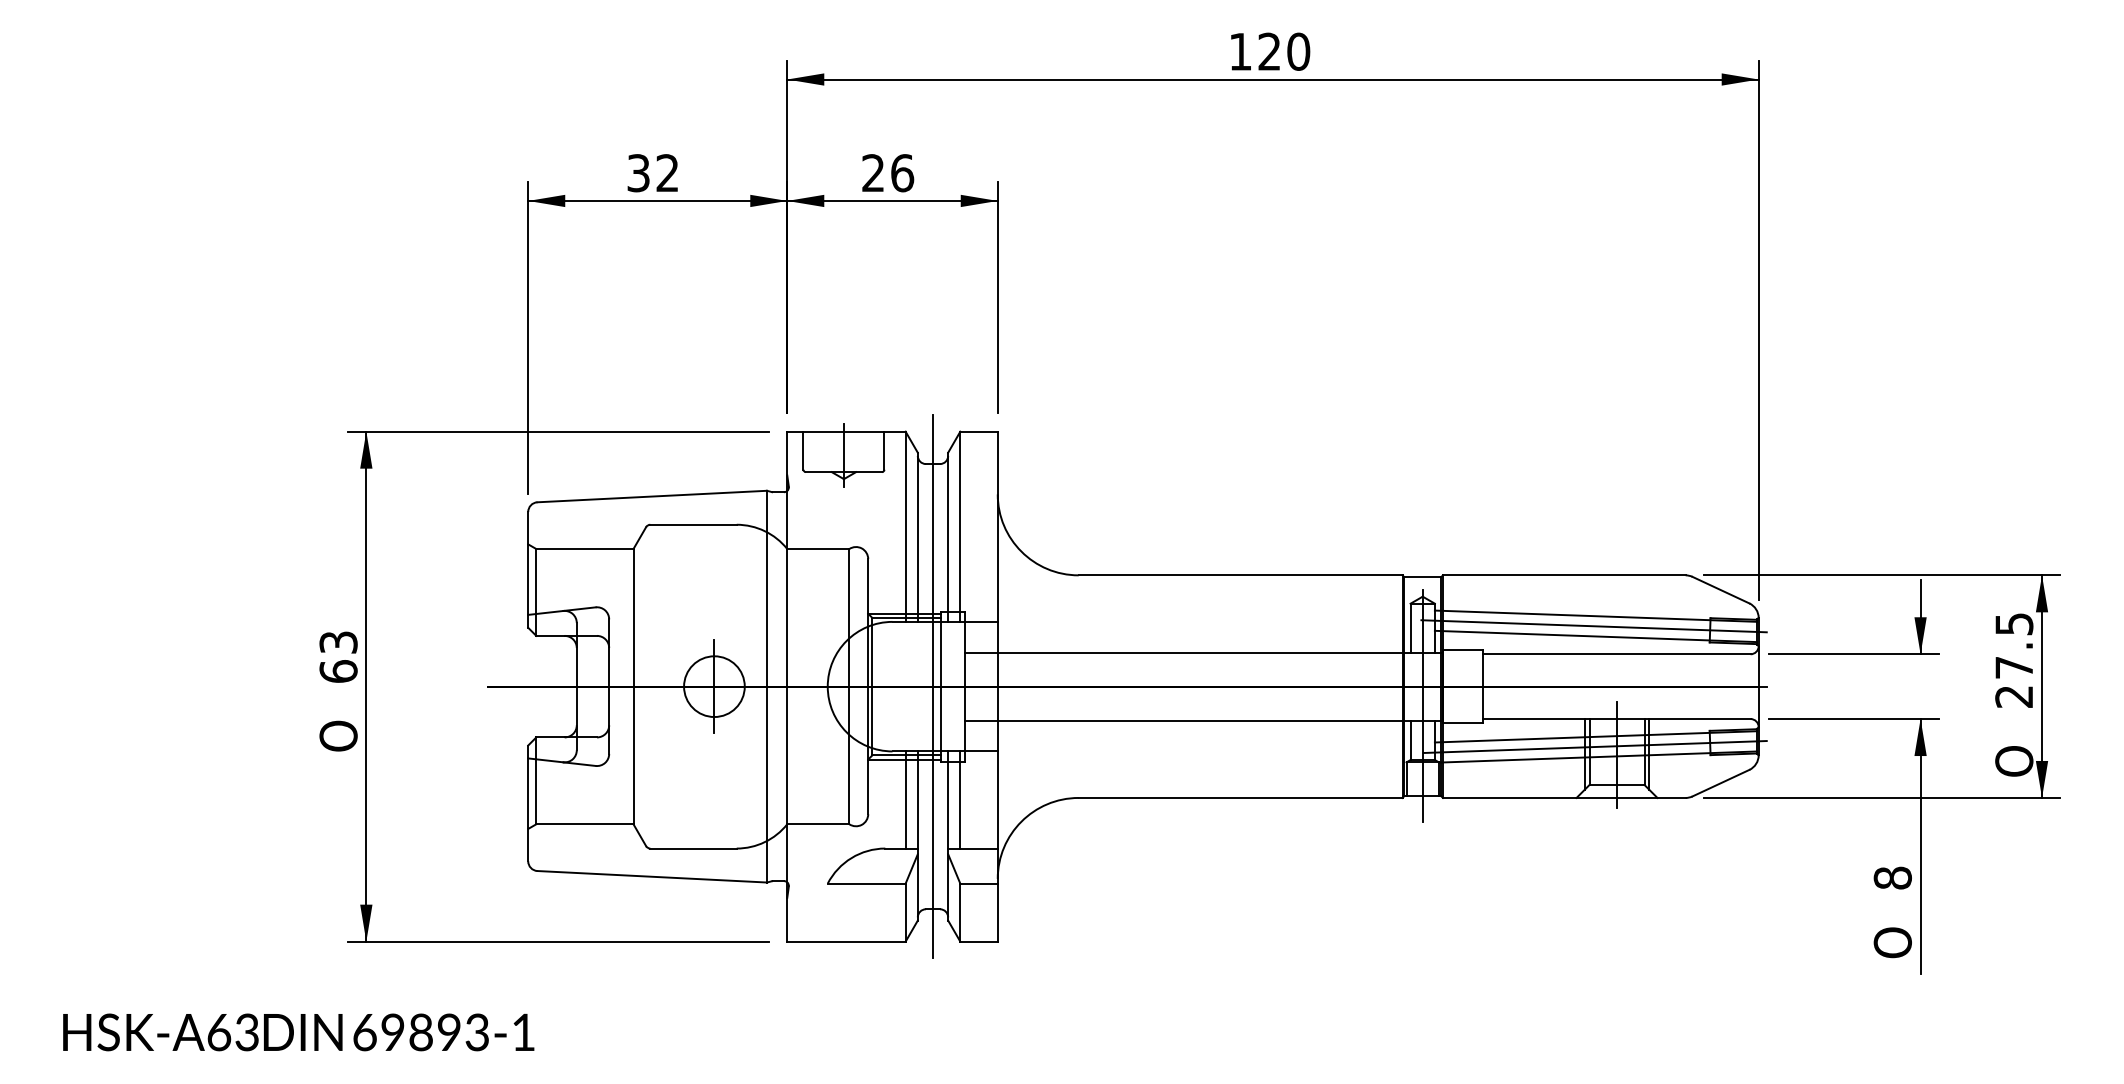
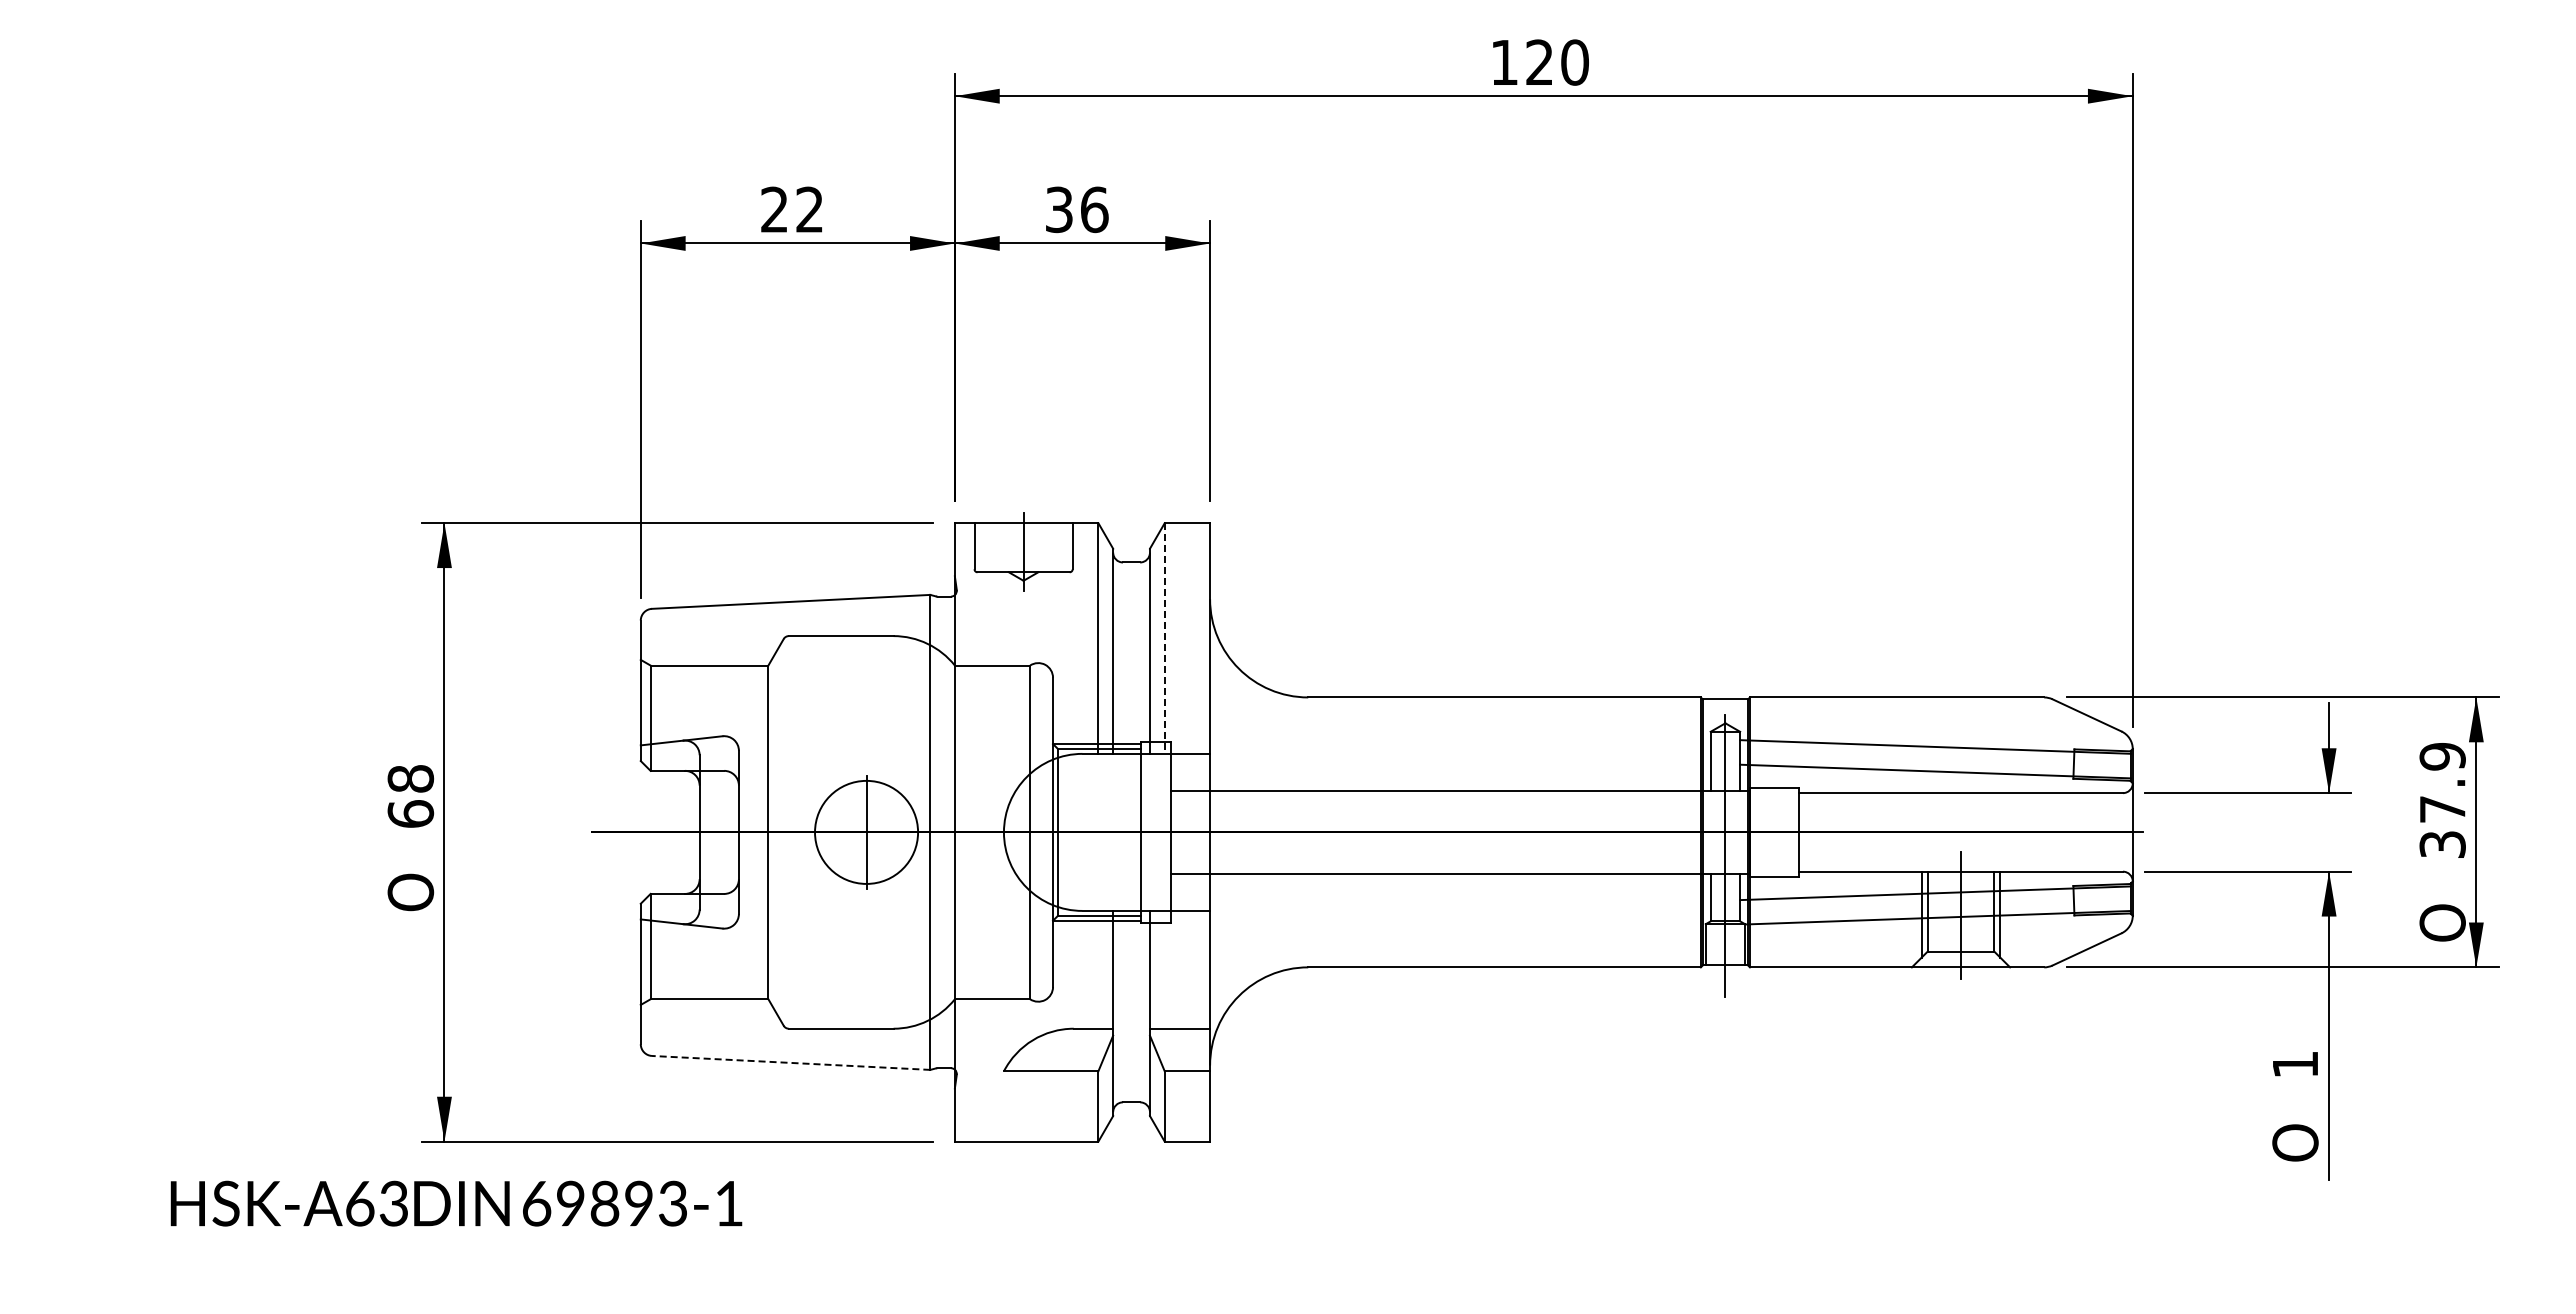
text: (638, 172) -> (774, 209), 32 -> 22
text: (873, 172) -> (1059, 209), 26 -> 36
line: (960, 527) -> (1164, 639), solid -> dashed
line: (1593, 625) -> (1932, 758), removed
text: (338, 642) -> (410, 778), 63 -> 68
text: (2014, 660) -> (2442, 800), 27.5 -> 37.9
circle: (714, 686) -> (866, 832), size x1.4
line: (932, 686) -> (1131, 832), removed
line: (1595, 746) -> (1934, 905), removed
line: (905, 799) -> (1098, 969), removed
line: (960, 799) -> (1164, 969), removed
line: (651, 876) -> (790, 1062), solid -> dashed
text: (1892, 878) -> (2295, 1064), 8 -> 1
text: (298, 1032) -> (456, 1203), moved

